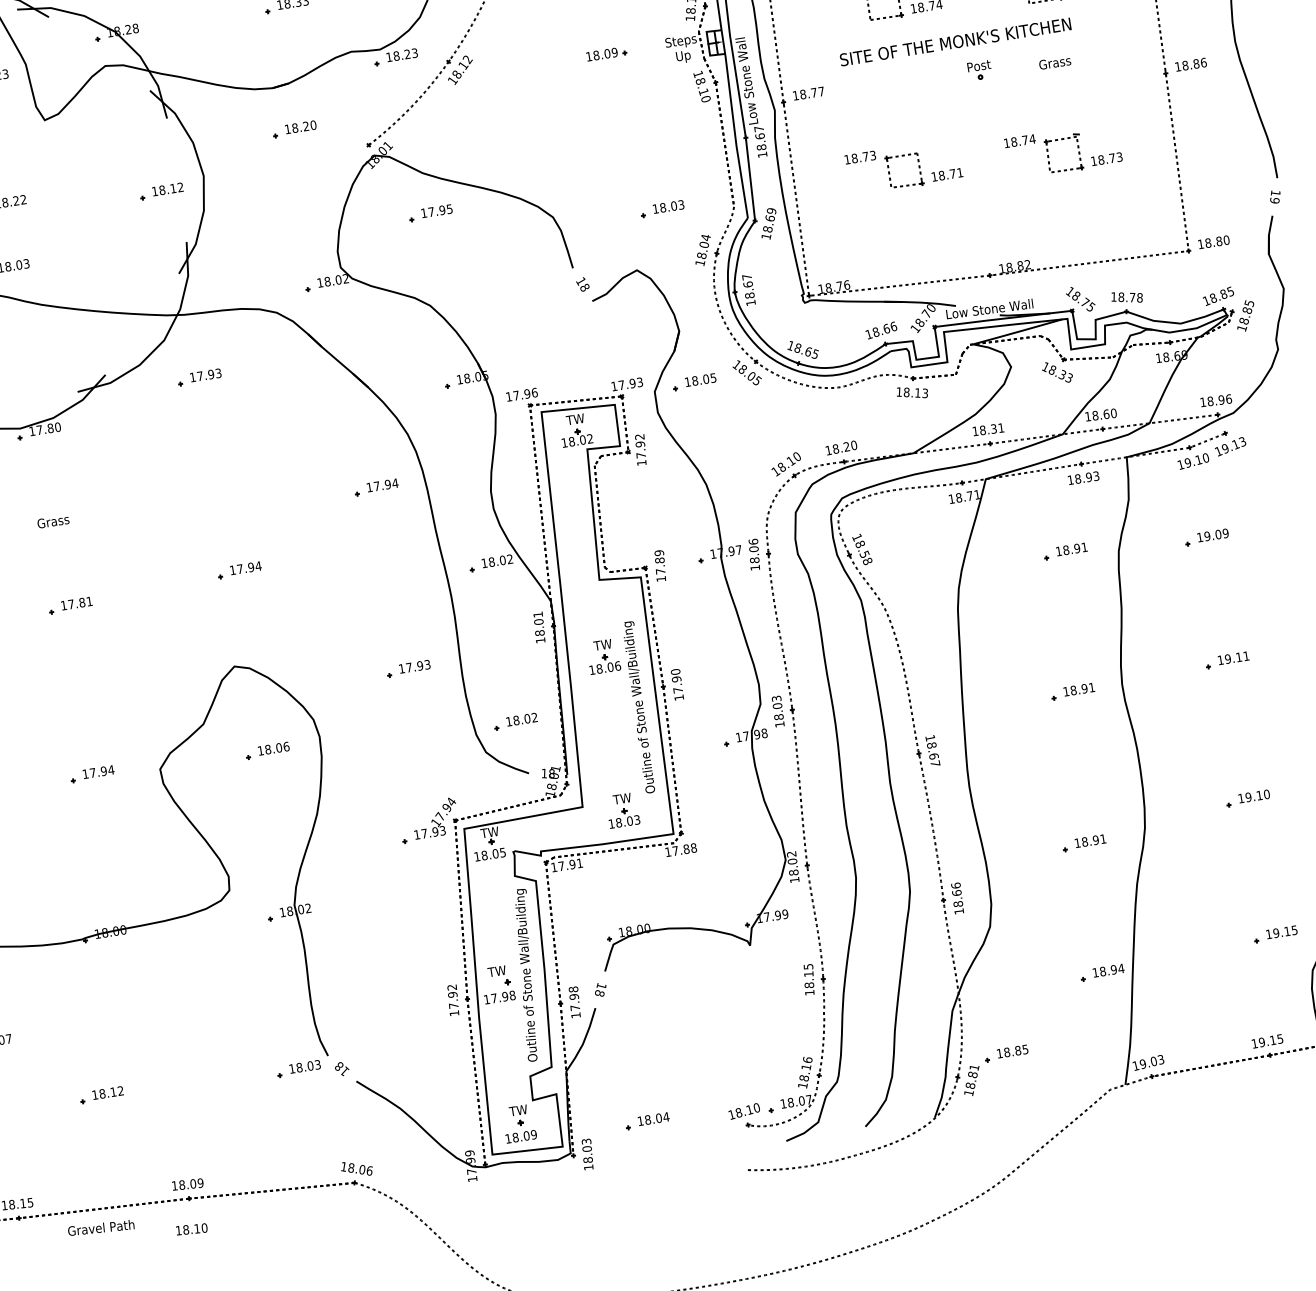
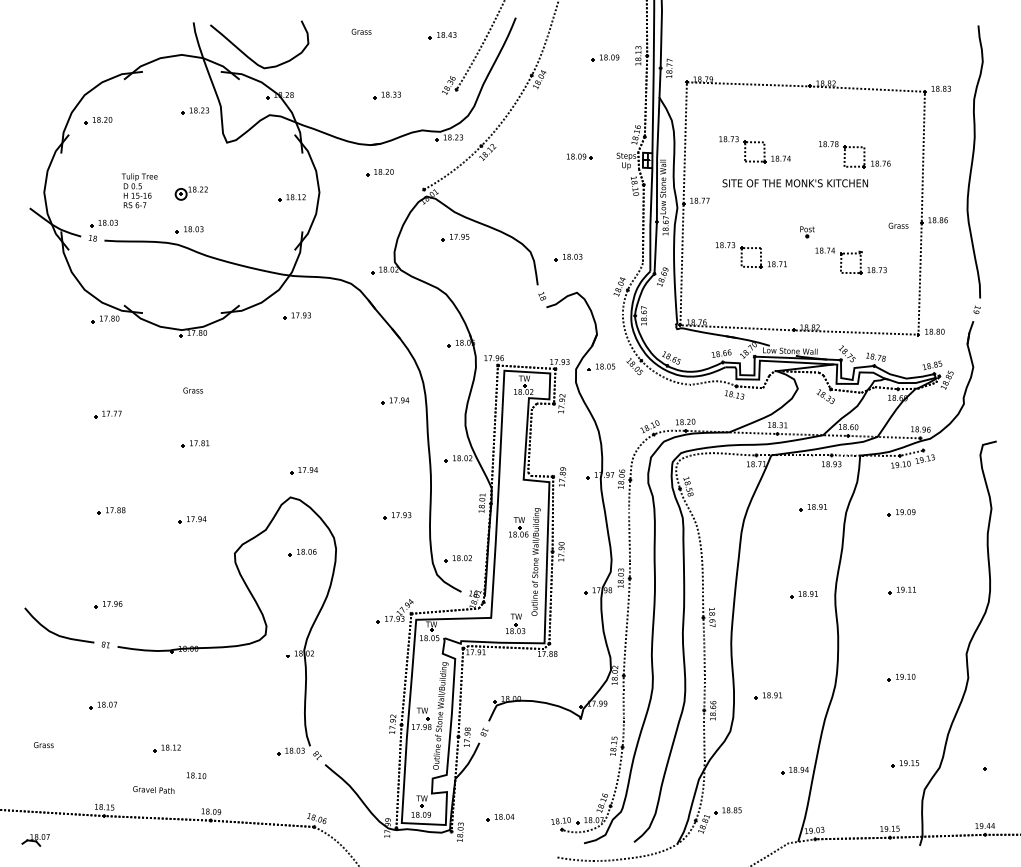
text: (1054, 62) -> (898, 225), moved
part: (979, 70) -> (807, 232), moved
part: (662, 209) -> (568, 257), moved
part: (238, 570) -> (303, 470), moved
part: (92, 773) -> (192, 519), moved
part: (1082, 842) -> (767, 695), moved
text: (100, 1227) -> (153, 789), moved
text: (191, 1228) -> (196, 775), moved

